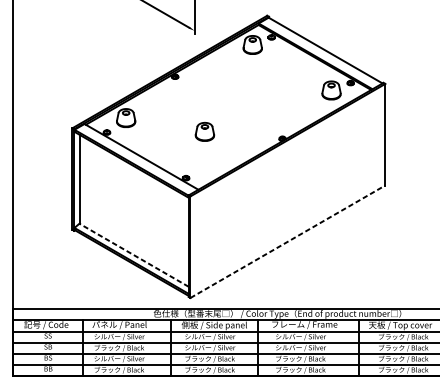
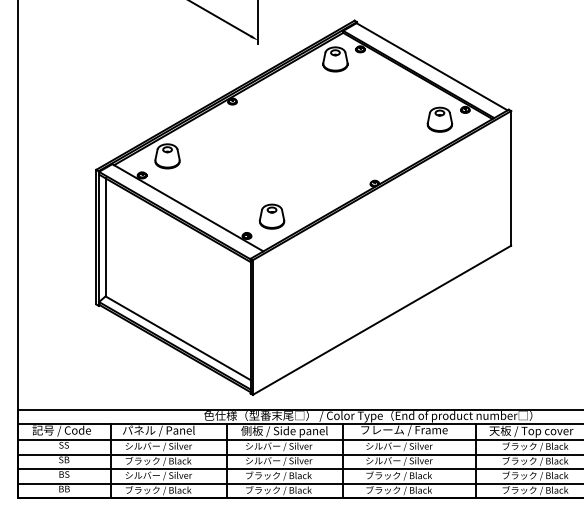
part: (204, 131) -> (271, 216), moved
line: (288, 241) -> (382, 320), dashed -> solid
line: (134, 255) -> (178, 338), dashed -> solid

